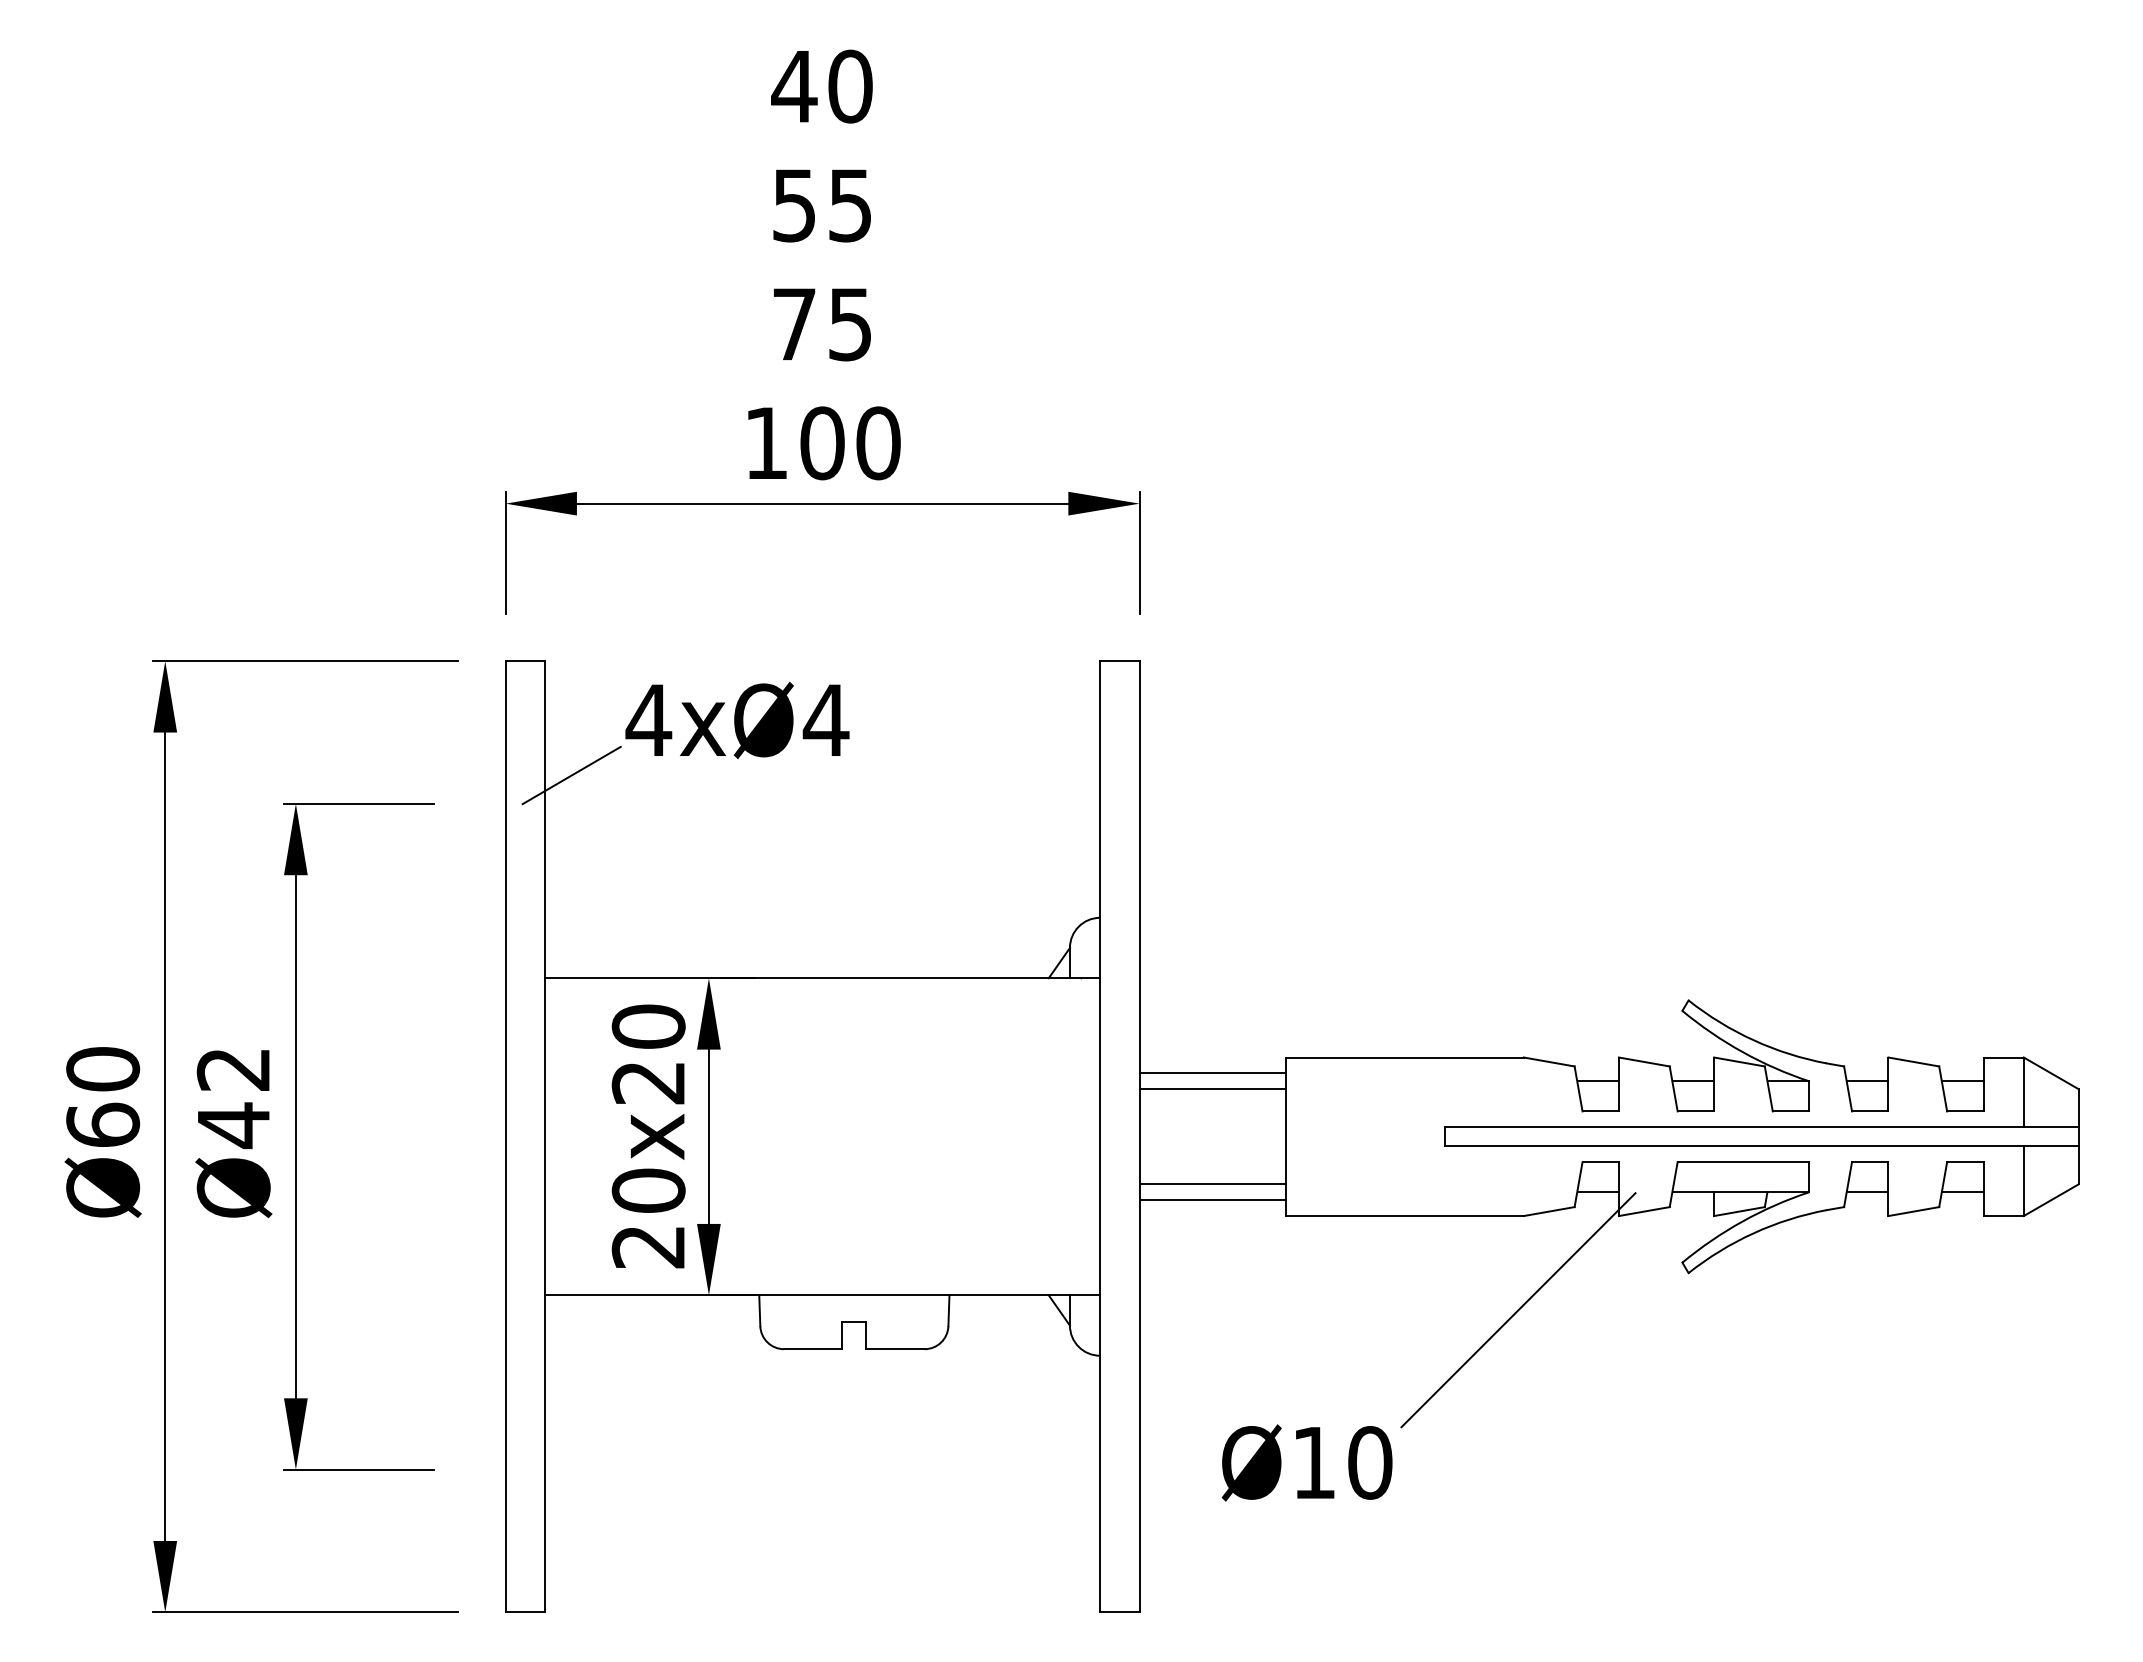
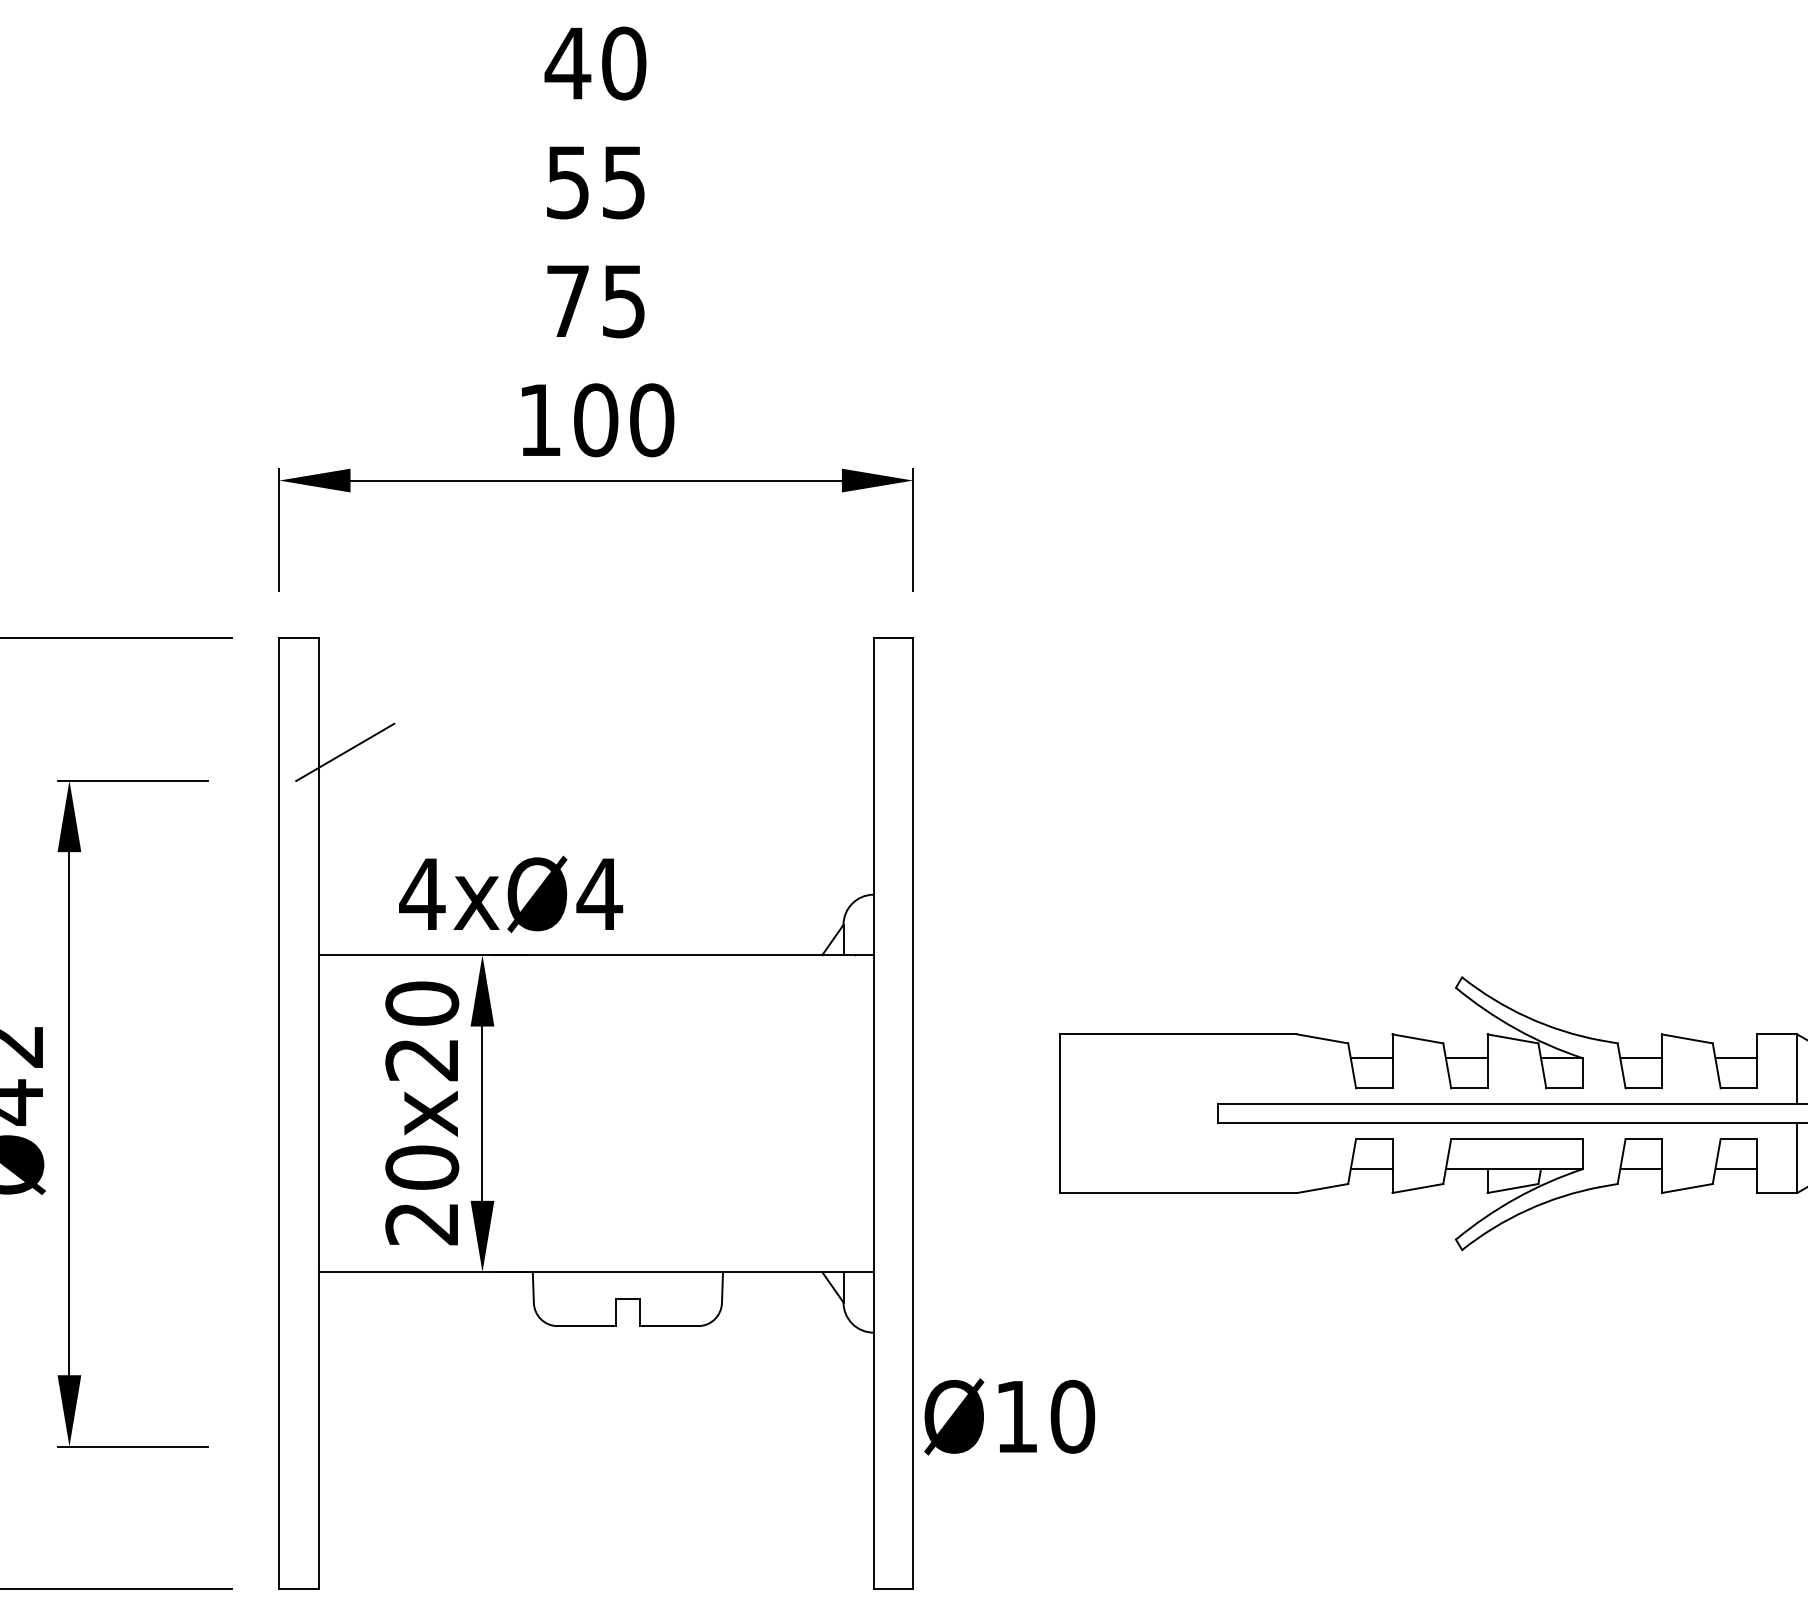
text: (737, 719) -> (511, 893), moved
line: (1212, 1073) -> (986, 1050), removed
line: (1212, 1089) -> (986, 1066), removed
line: (1212, 1184) -> (986, 1161), removed
line: (1212, 1200) -> (986, 1177), removed
line: (1518, 1310) -> (1292, 1287), removed
text: (1306, 1462) -> (1009, 1416), moved

